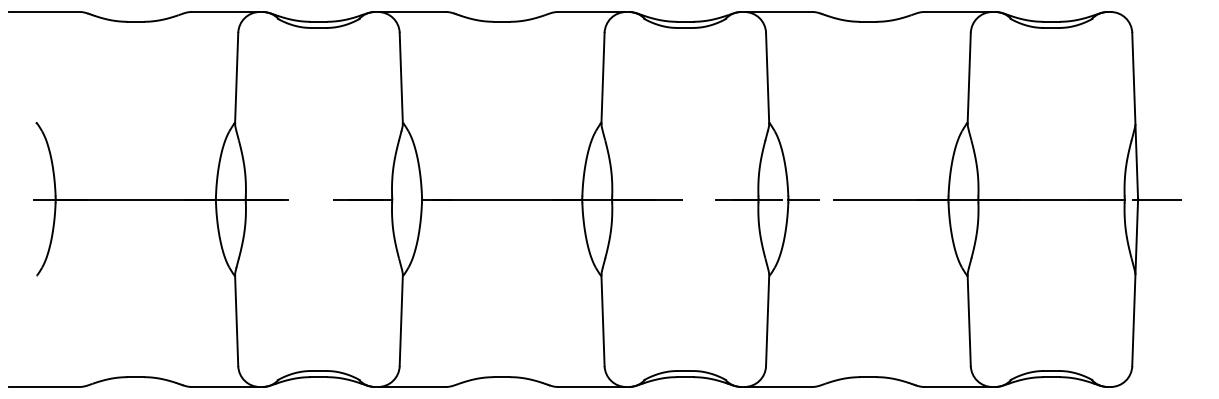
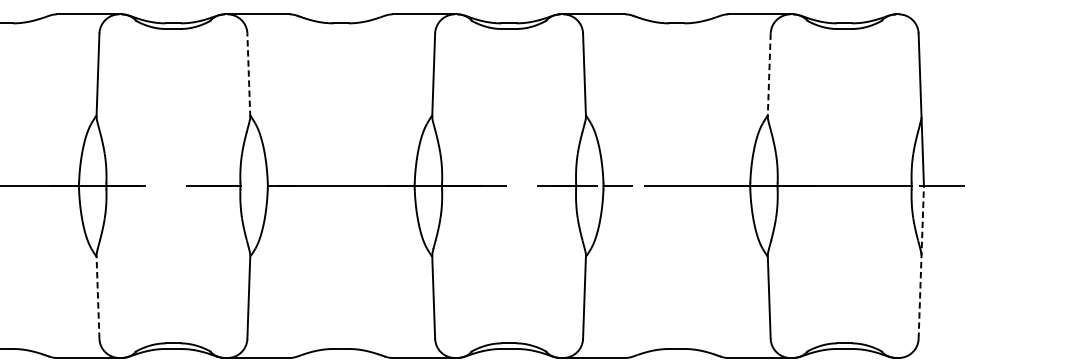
line: (401, 78) -> (249, 75), solid -> dashed
line: (969, 78) -> (769, 75), solid -> dashed
line: (1135, 282) -> (921, 262), solid -> dashed
line: (236, 320) -> (97, 297), solid -> dashed

